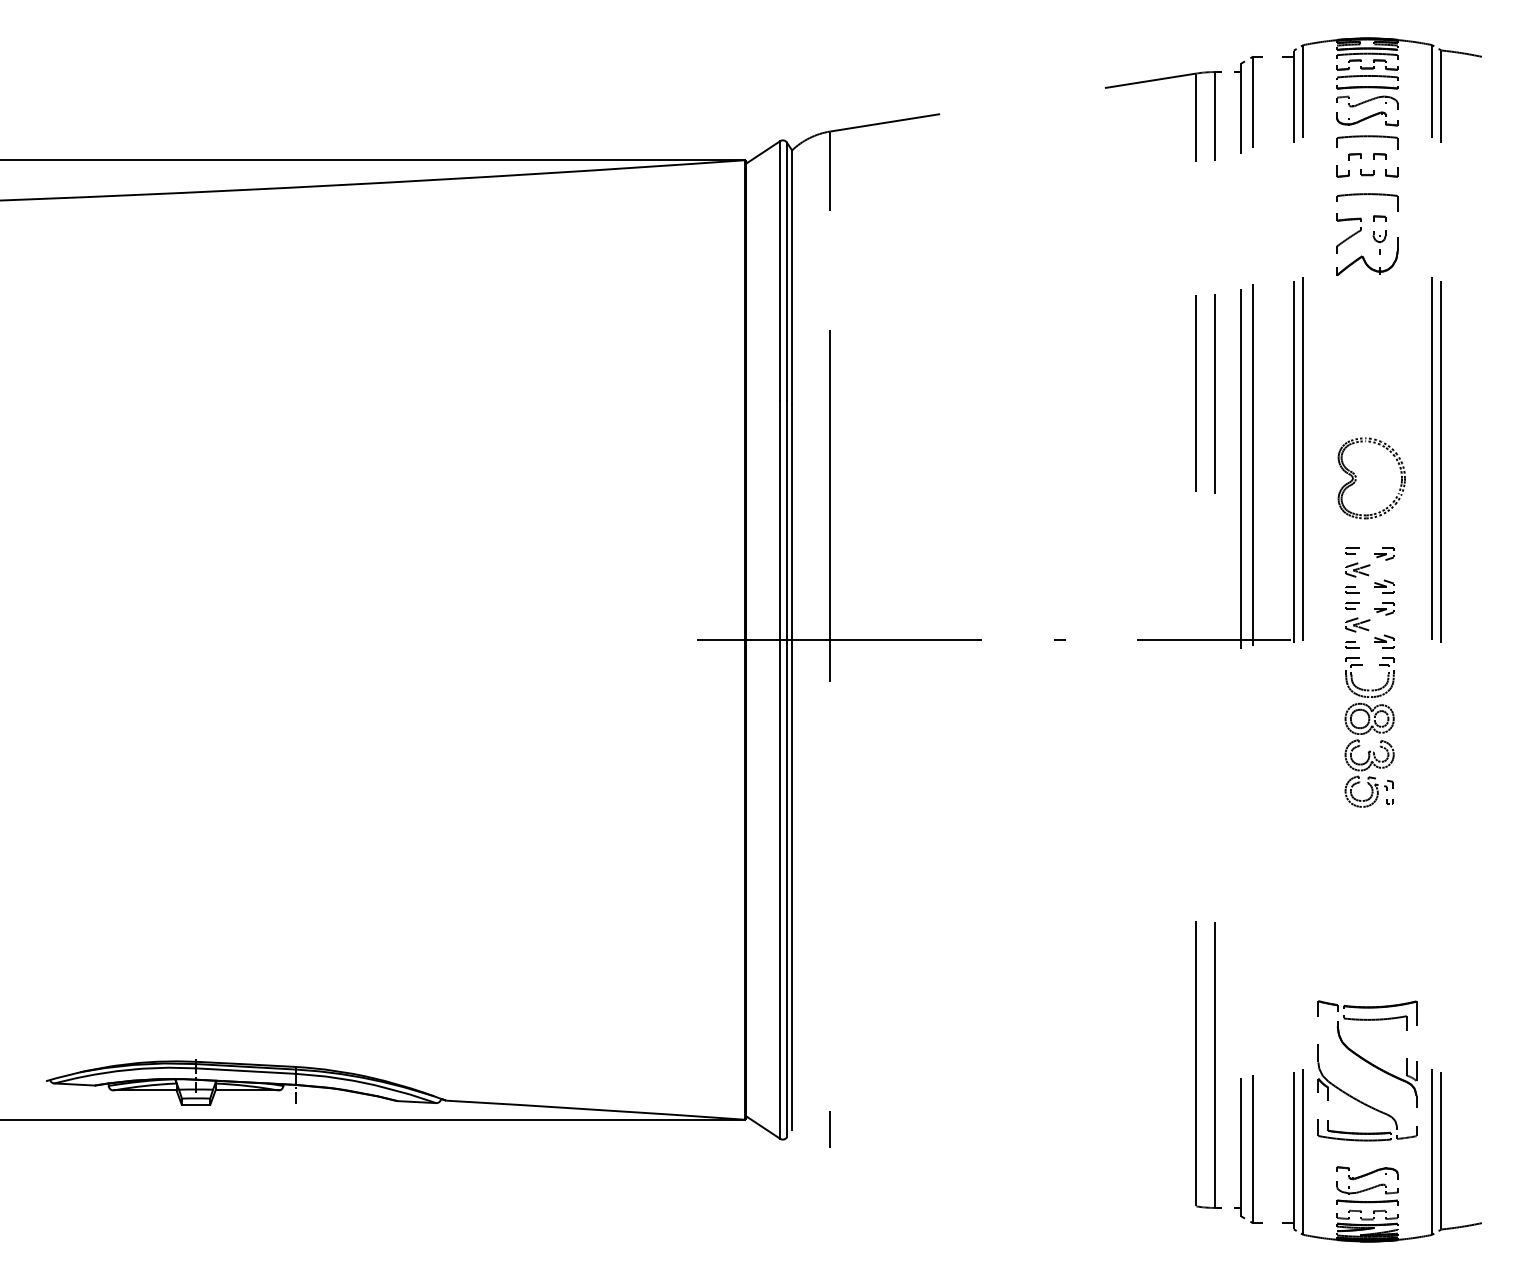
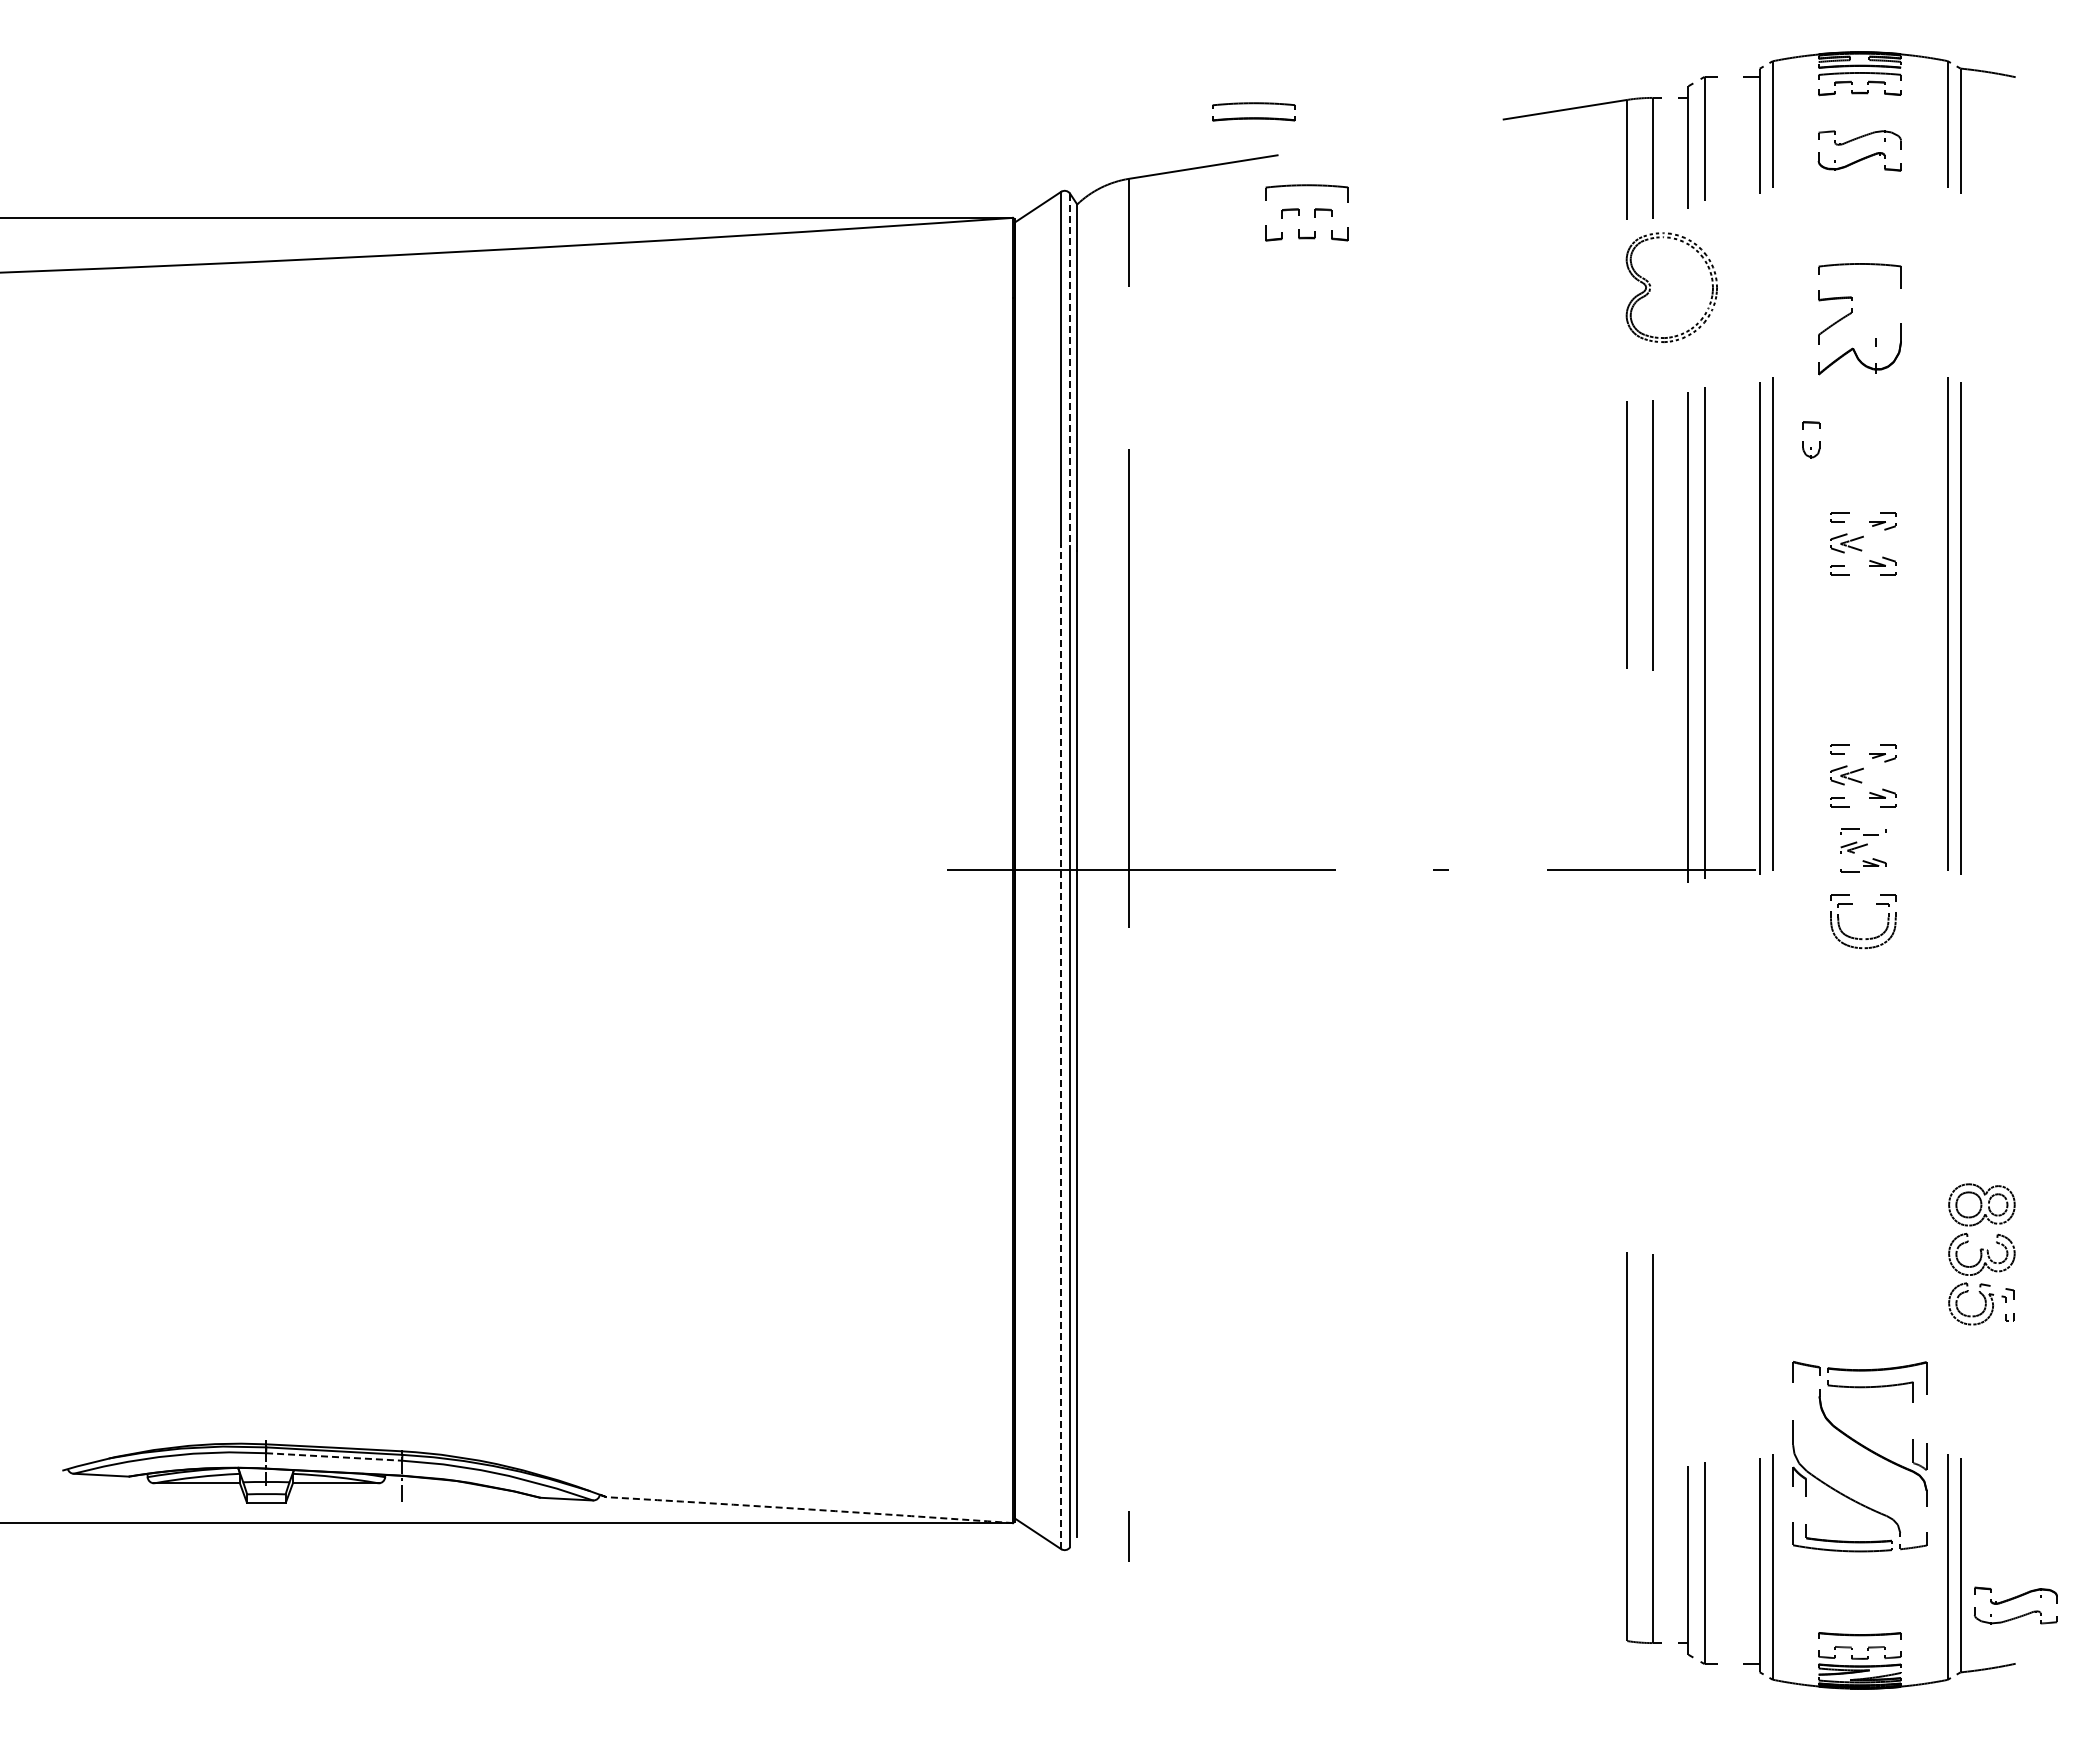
part: (1367, 82) -> (1253, 111), moved
part: (1362, 156) -> (1299, 212), moved
part: (1379, 234) -> (1811, 447), moved
line: (787, 272) -> (1070, 370), solid -> dashed
part: (1370, 399) -> (1863, 543), added
part: (1356, 476) -> (1651, 285), moved
part: (1370, 625) -> (1863, 850), size x0.7
part: (1369, 755) -> (1981, 1254), moved
line: (780, 770) -> (1061, 1047), solid -> dashed
line: (246, 1070) -> (334, 1456), solid -> dashed
arc: (595, 1109) -> (809, 1509), solid -> dashed
part: (1366, 1175) -> (2014, 1599), moved

